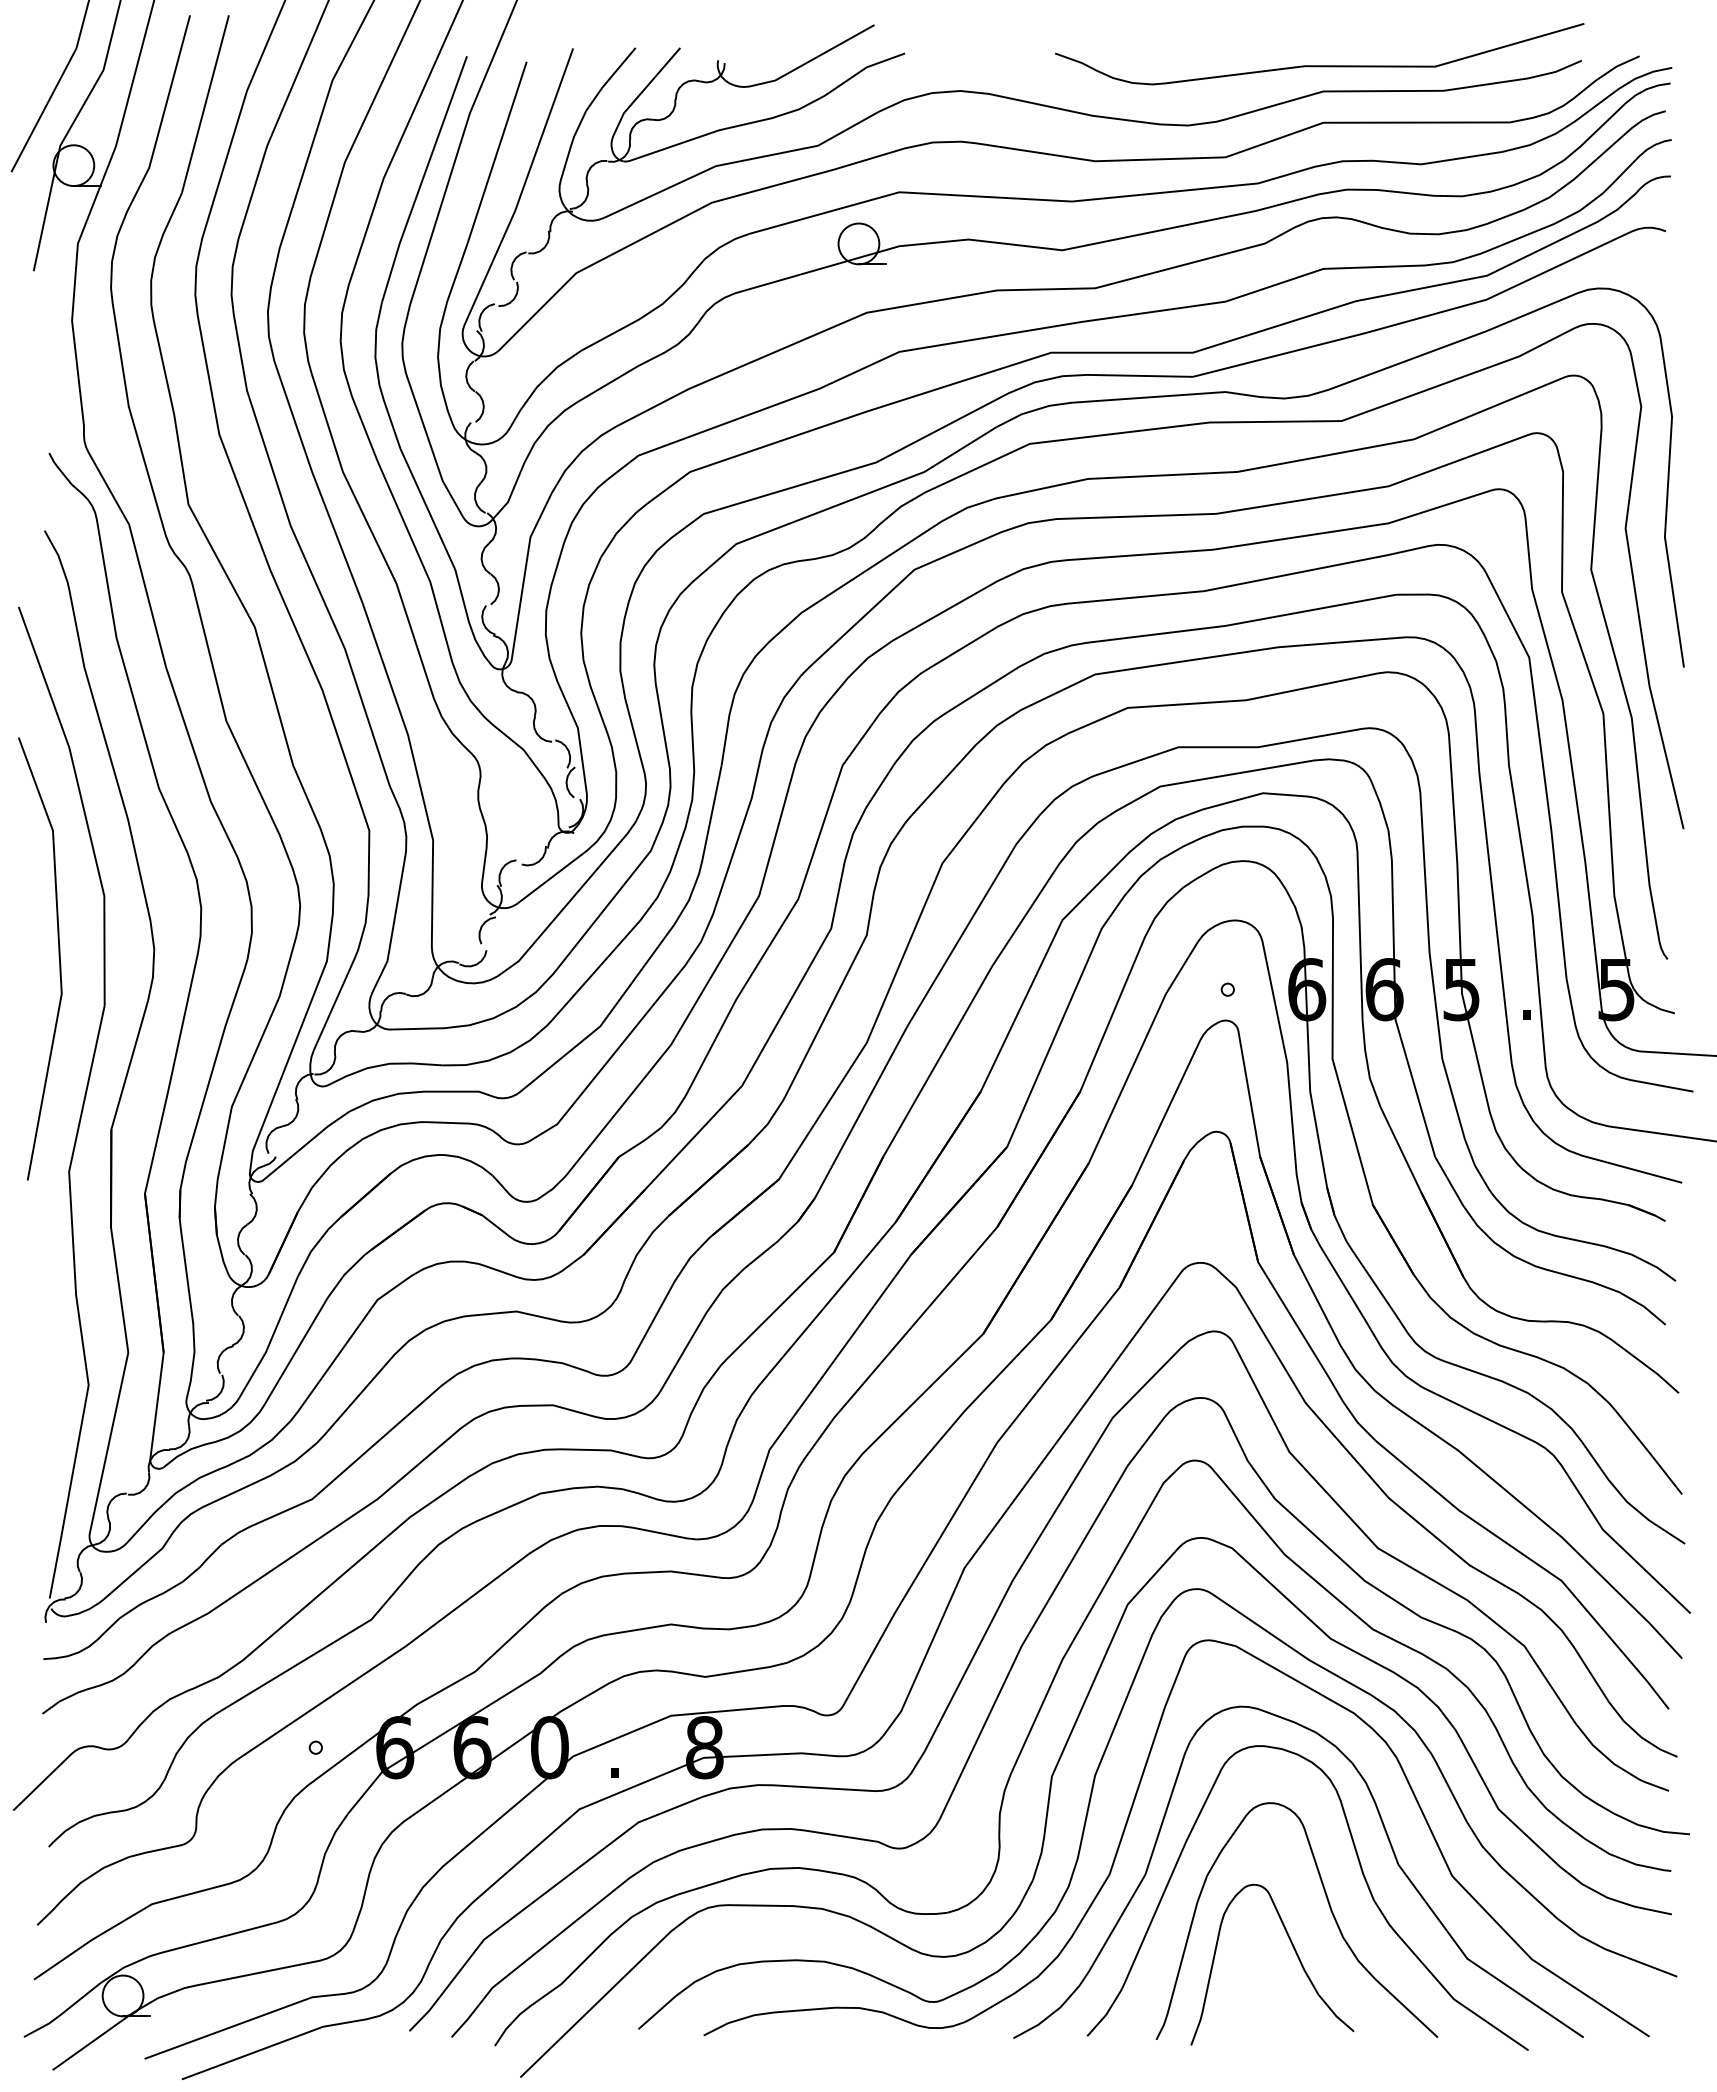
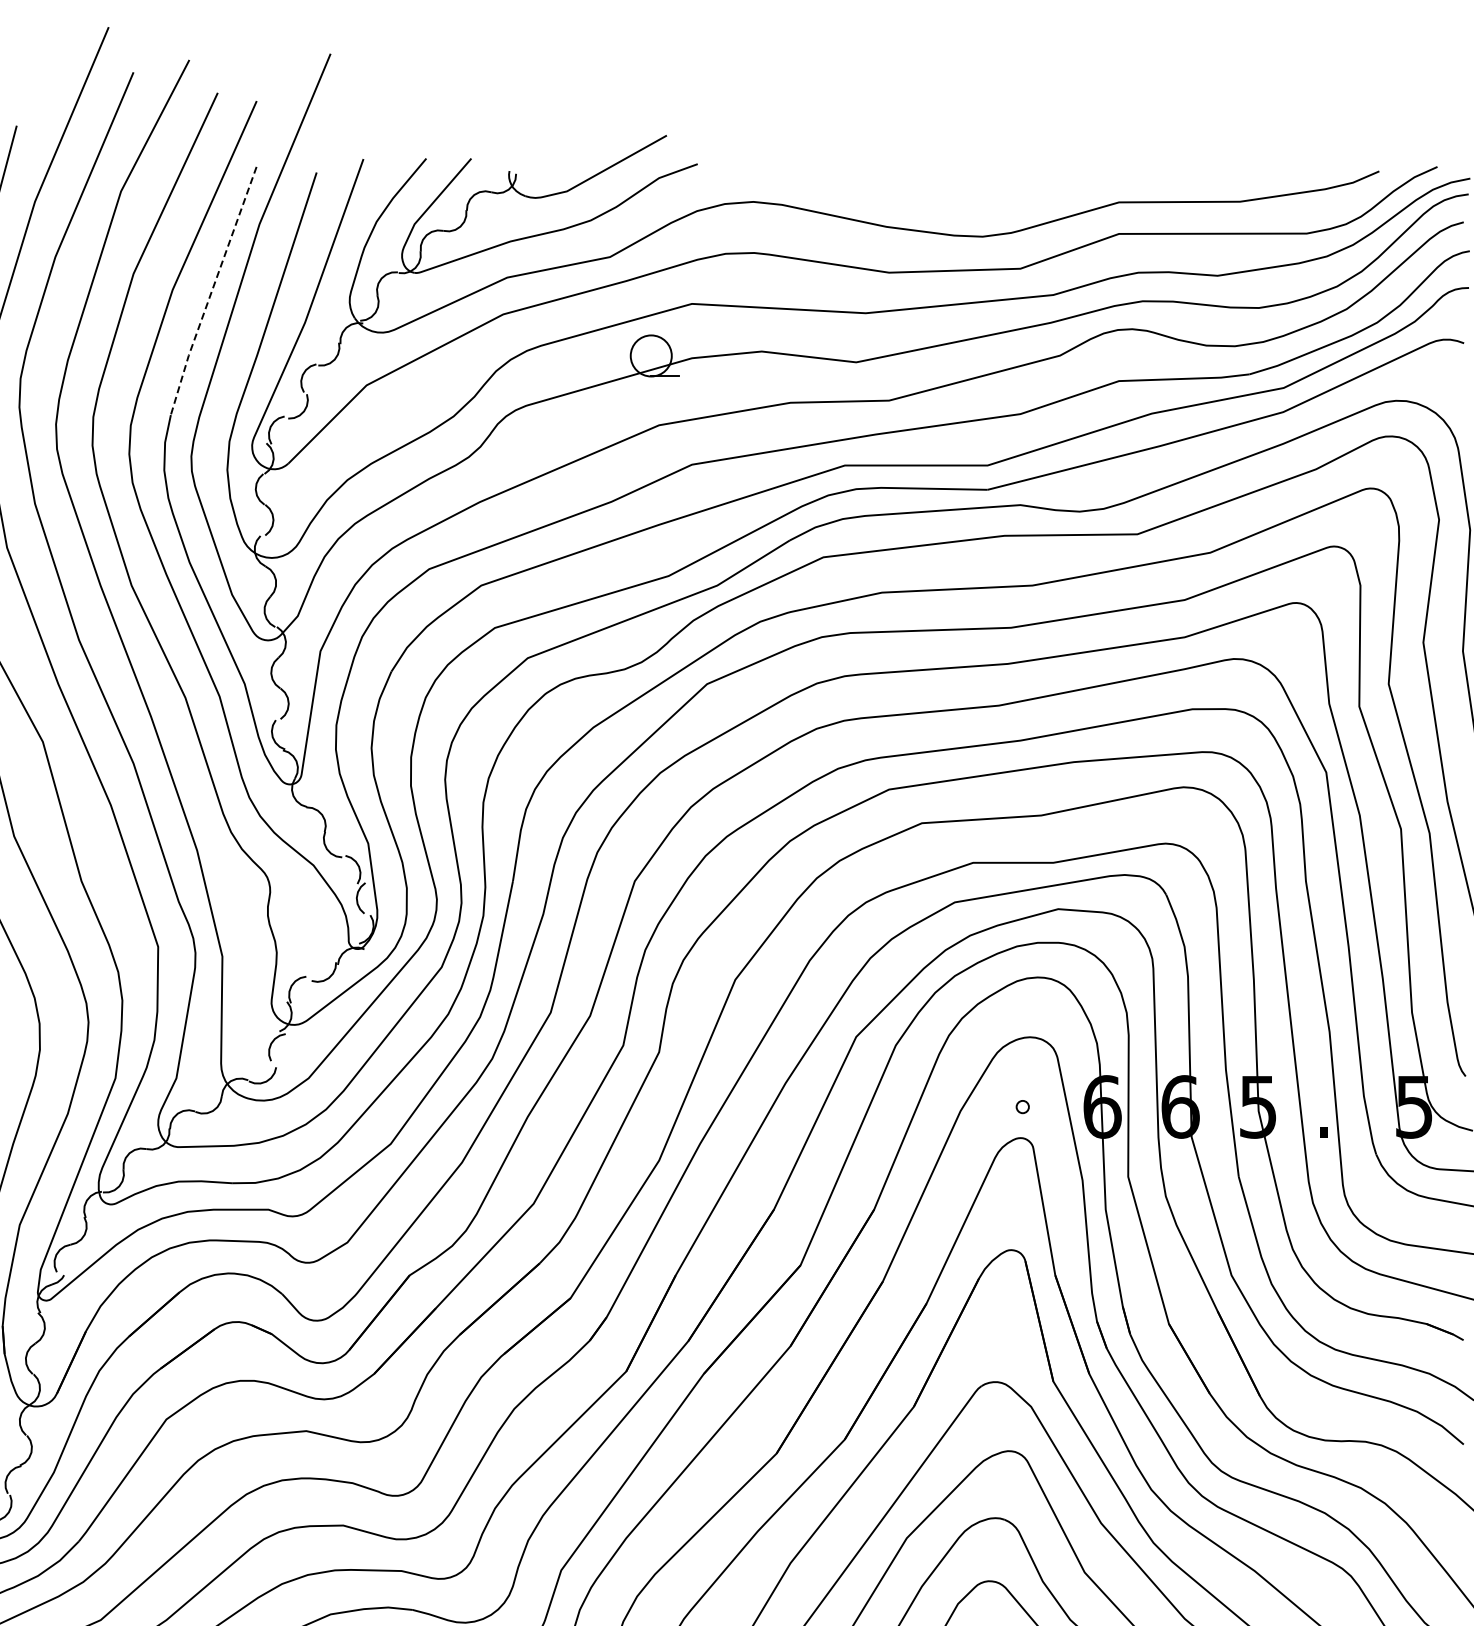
curve: (1319, 65) -> (1115, 176), removed
line: (422, 179) -> (211, 291), solid -> dashed

